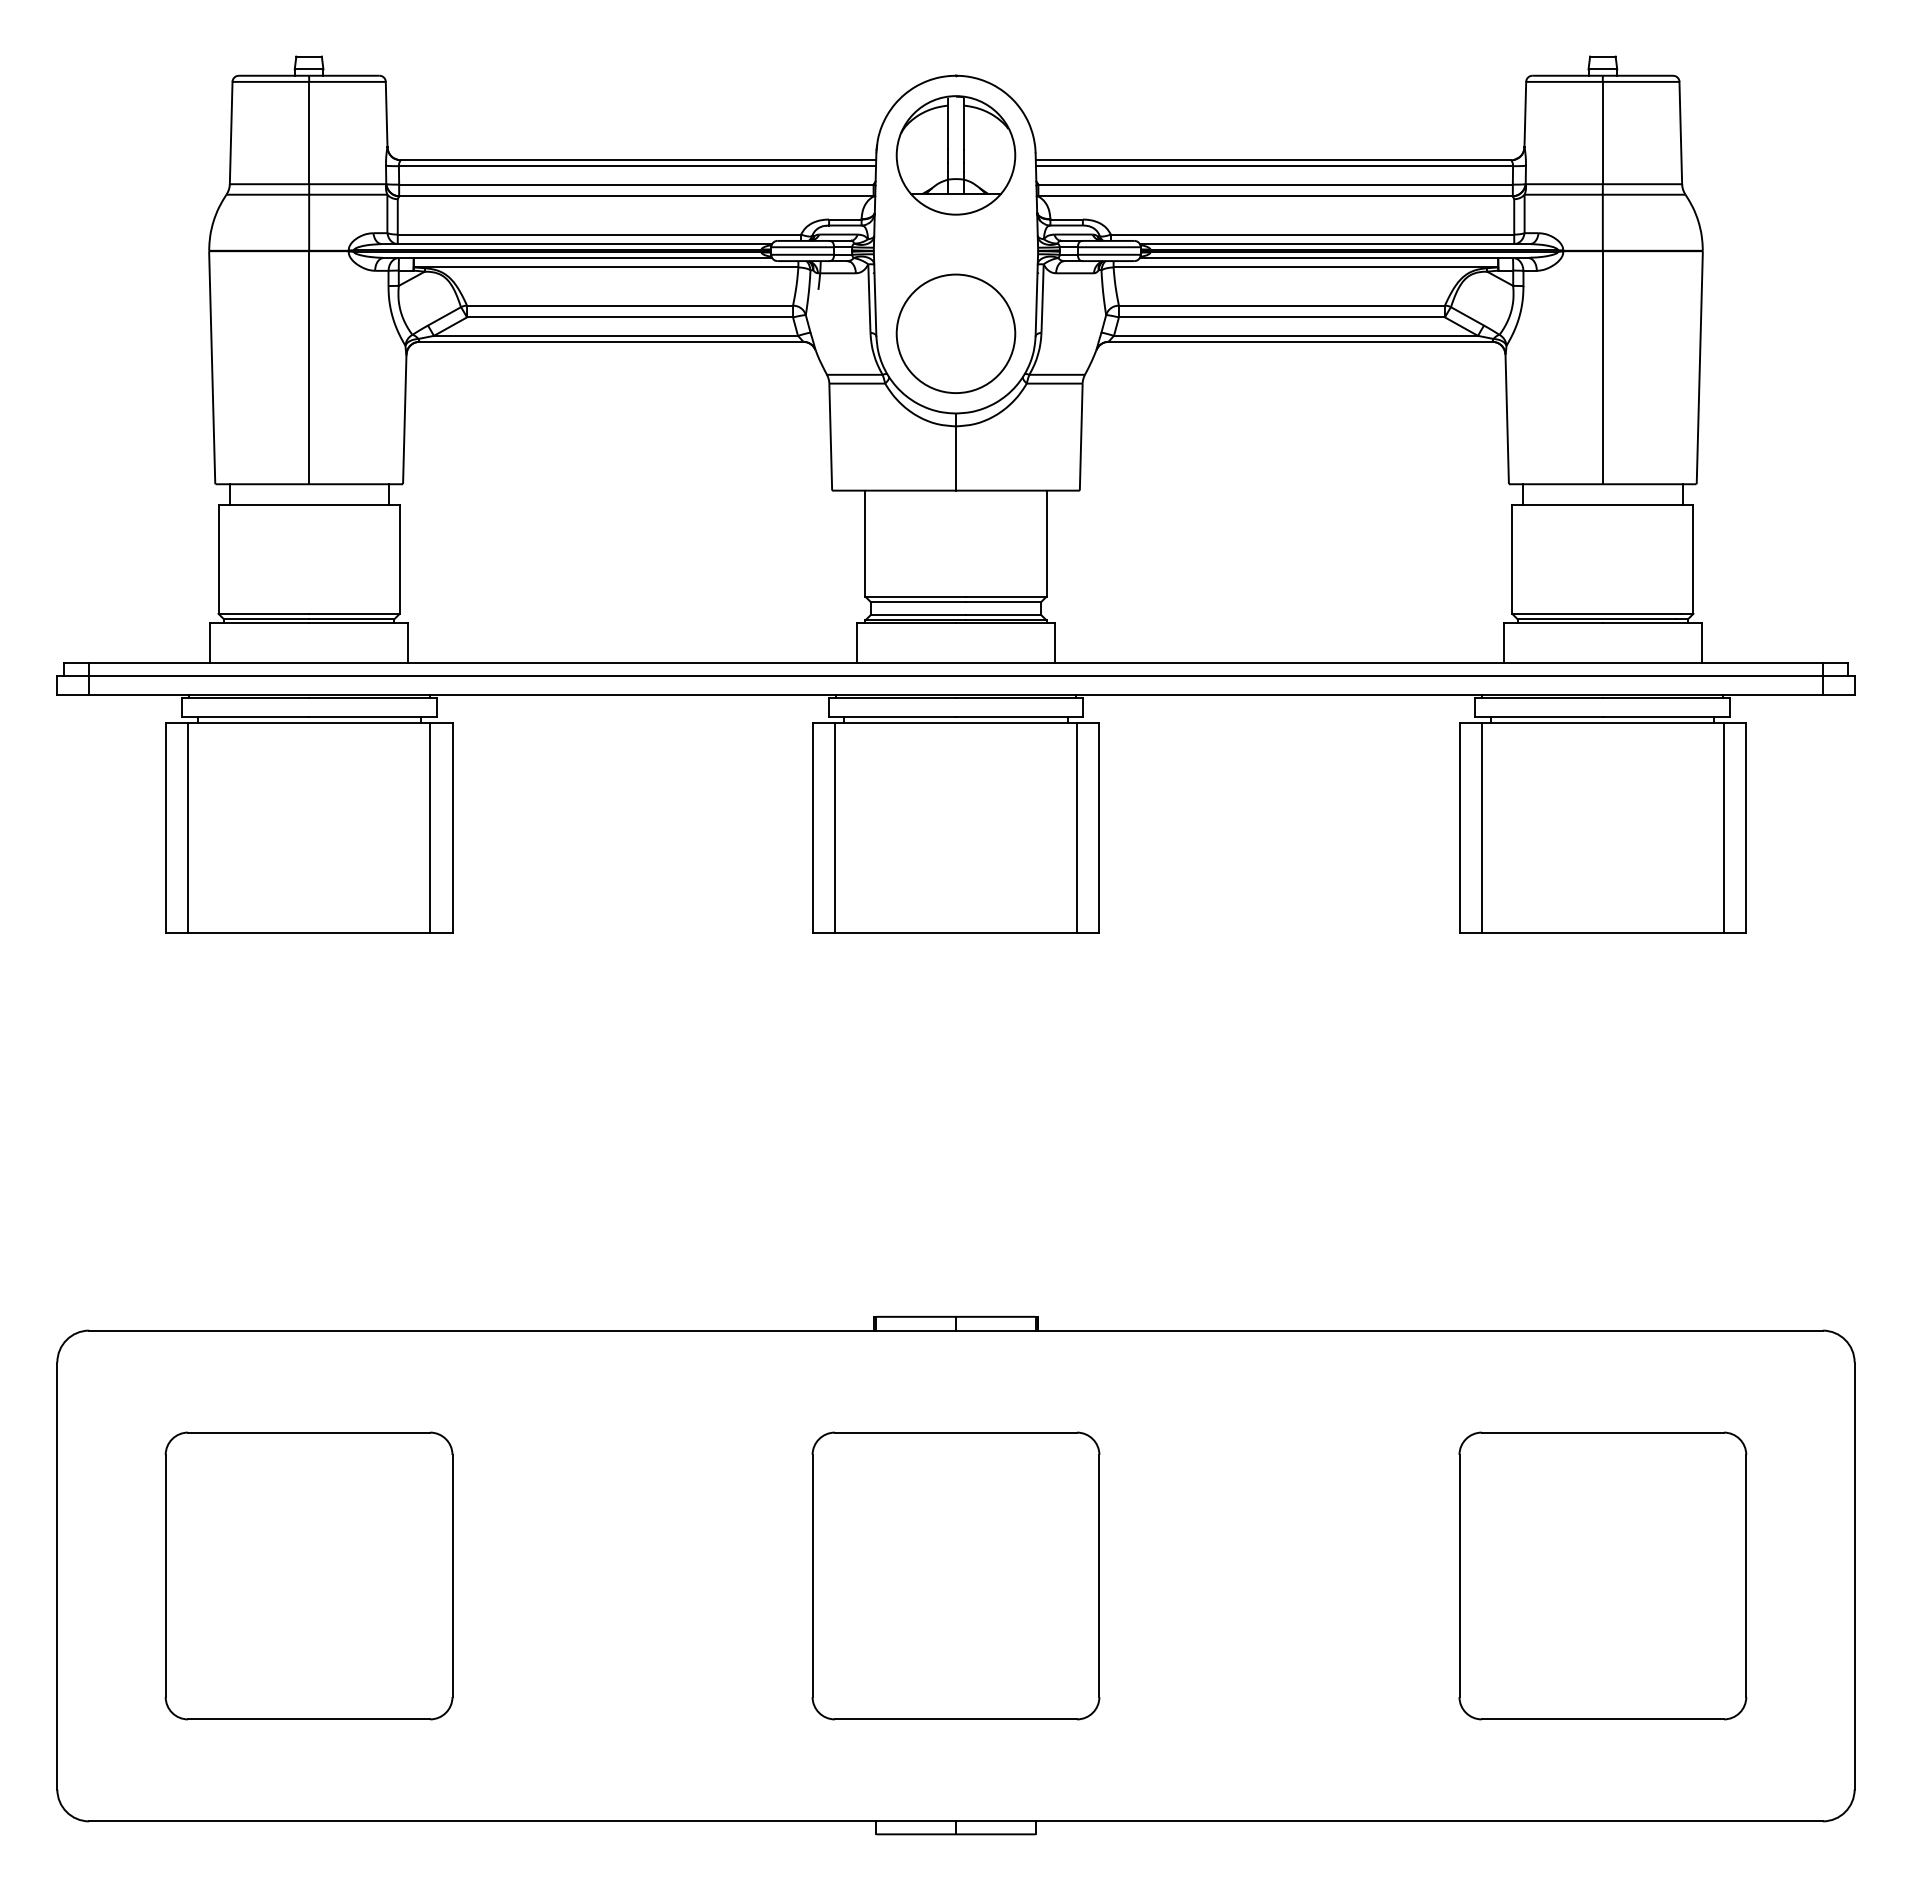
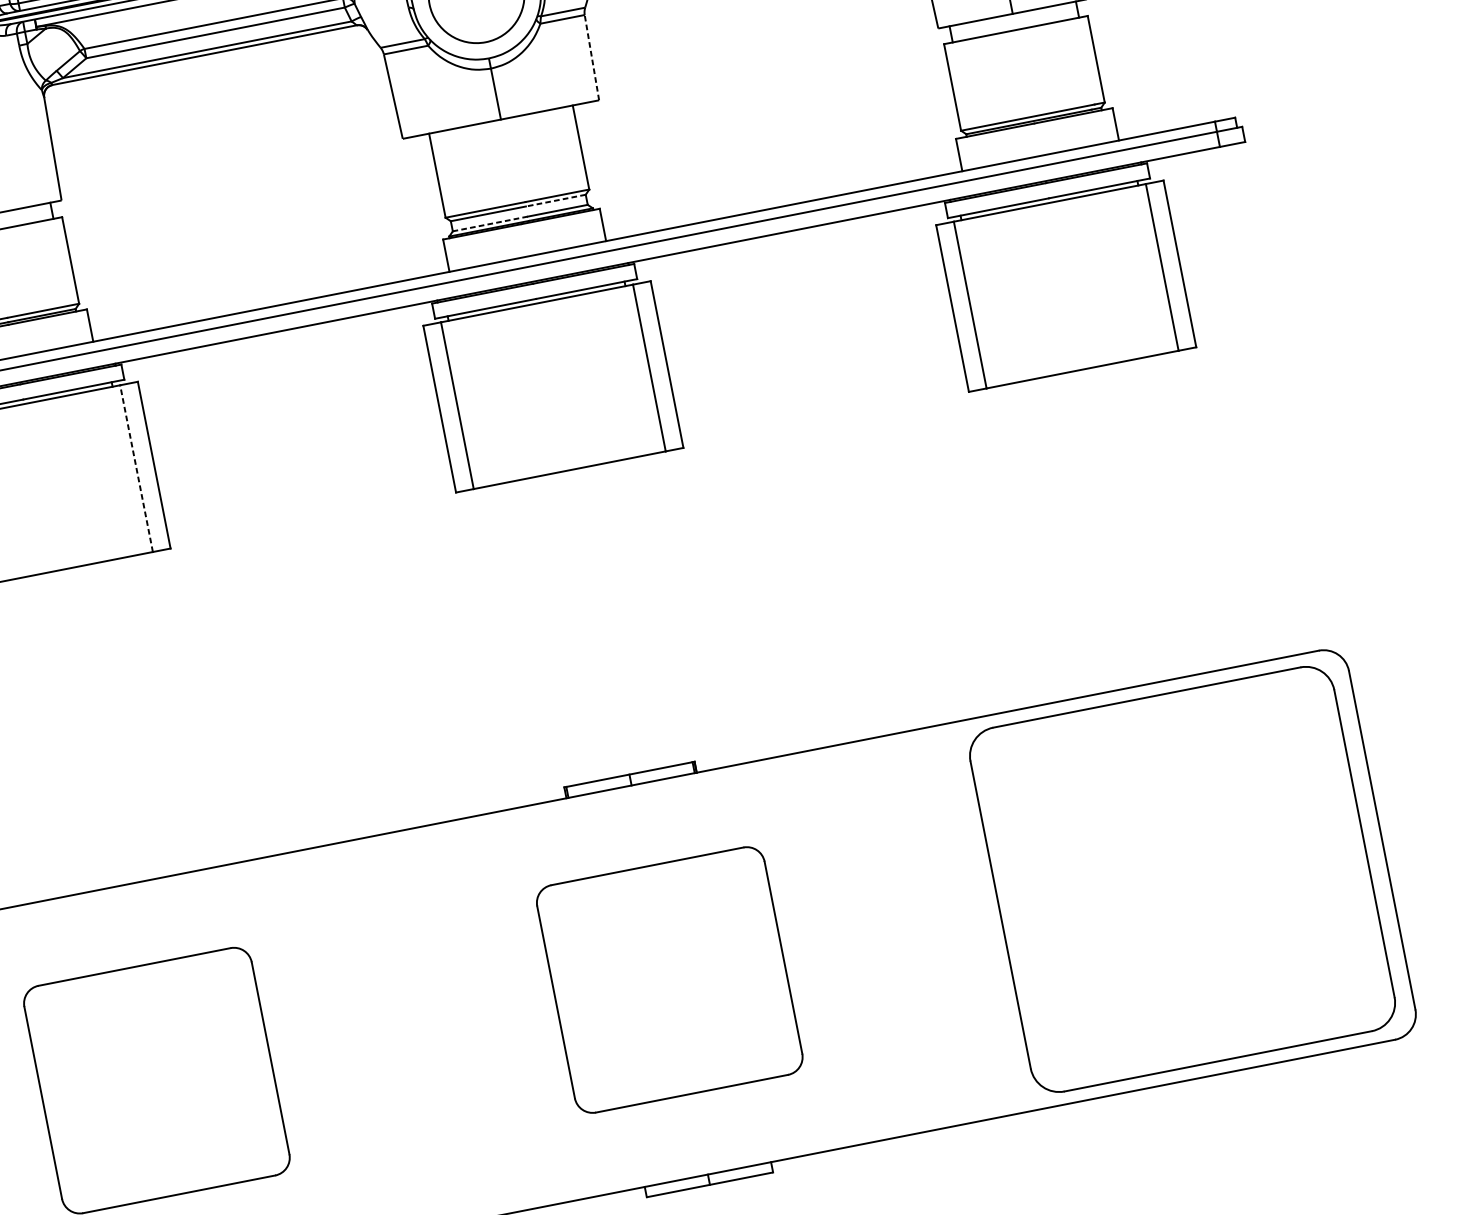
line: (1081, 437) -> (592, 57), solid -> dashed
line: (1003, 602) -> (556, 200), solid -> dashed
line: (917, 614) -> (489, 223), solid -> dashed
line: (430, 827) -> (136, 468), solid -> dashed
part: (1602, 1575) -> (1182, 879), size x1.6

